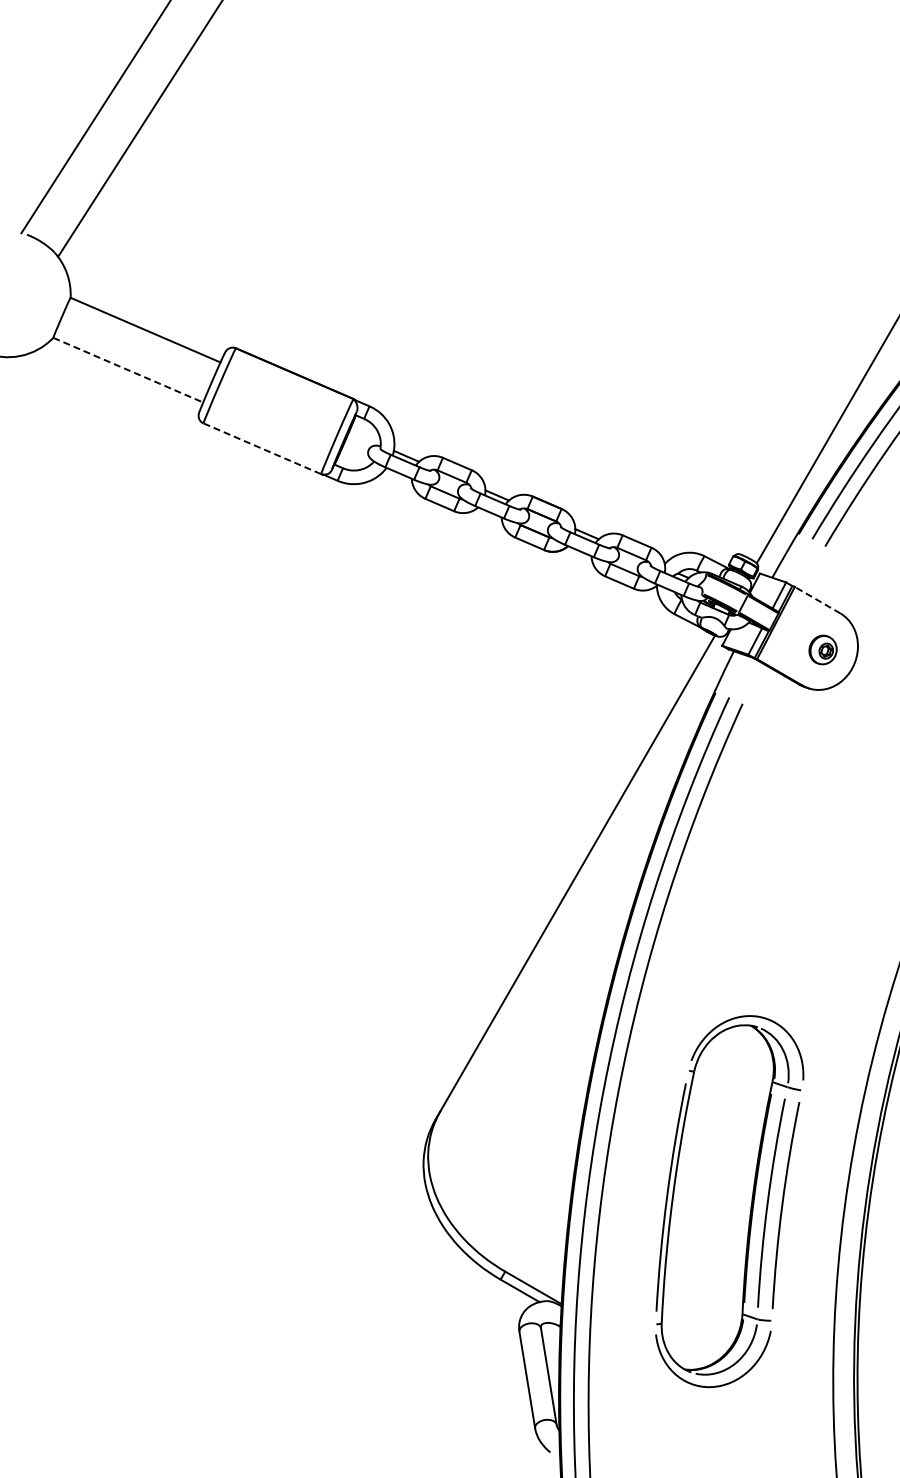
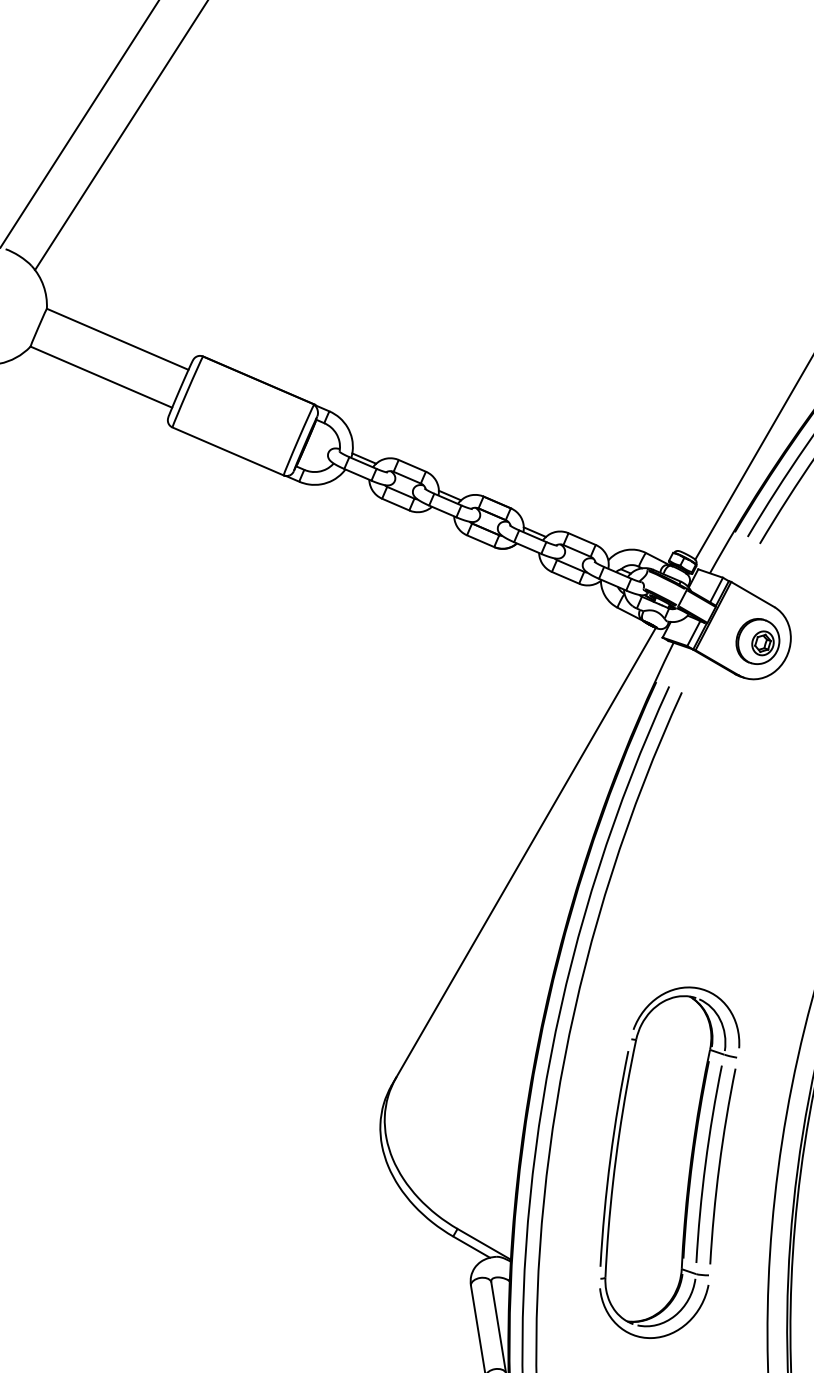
line: (128, 370) -> (101, 377), dashed -> solid
line: (262, 448) -> (228, 451), dashed -> solid
line: (817, 599) -> (752, 593), dashed -> solid
part: (822, 649) -> (757, 641), size x1.67

